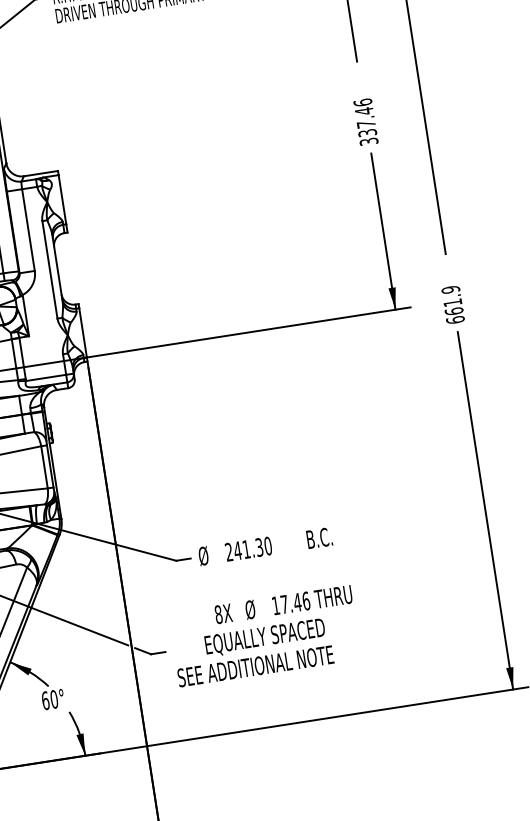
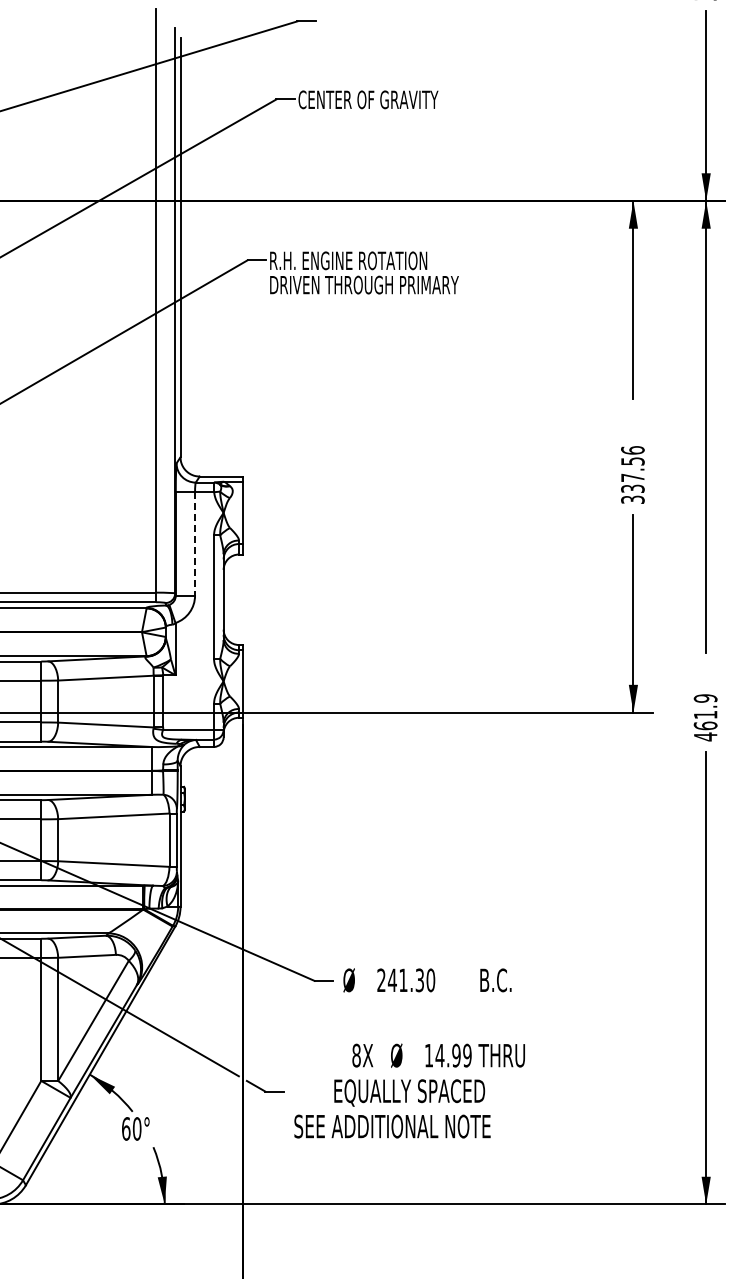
text: (363, 110) -> (632, 460), 337.46 -> 337.56
line: (28, 229) -> (195, 543), solid -> dashed
text: (455, 319) -> (705, 736), 661.9 -> 461.9
text: (295, 602) -> (453, 1055), 17.46 -> 14.99

